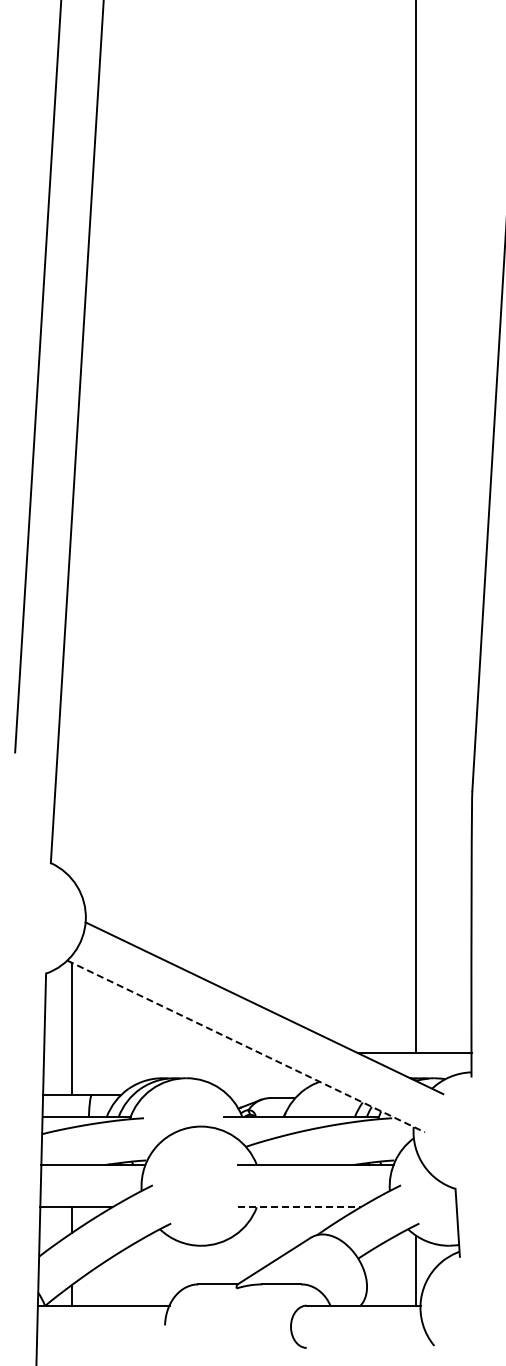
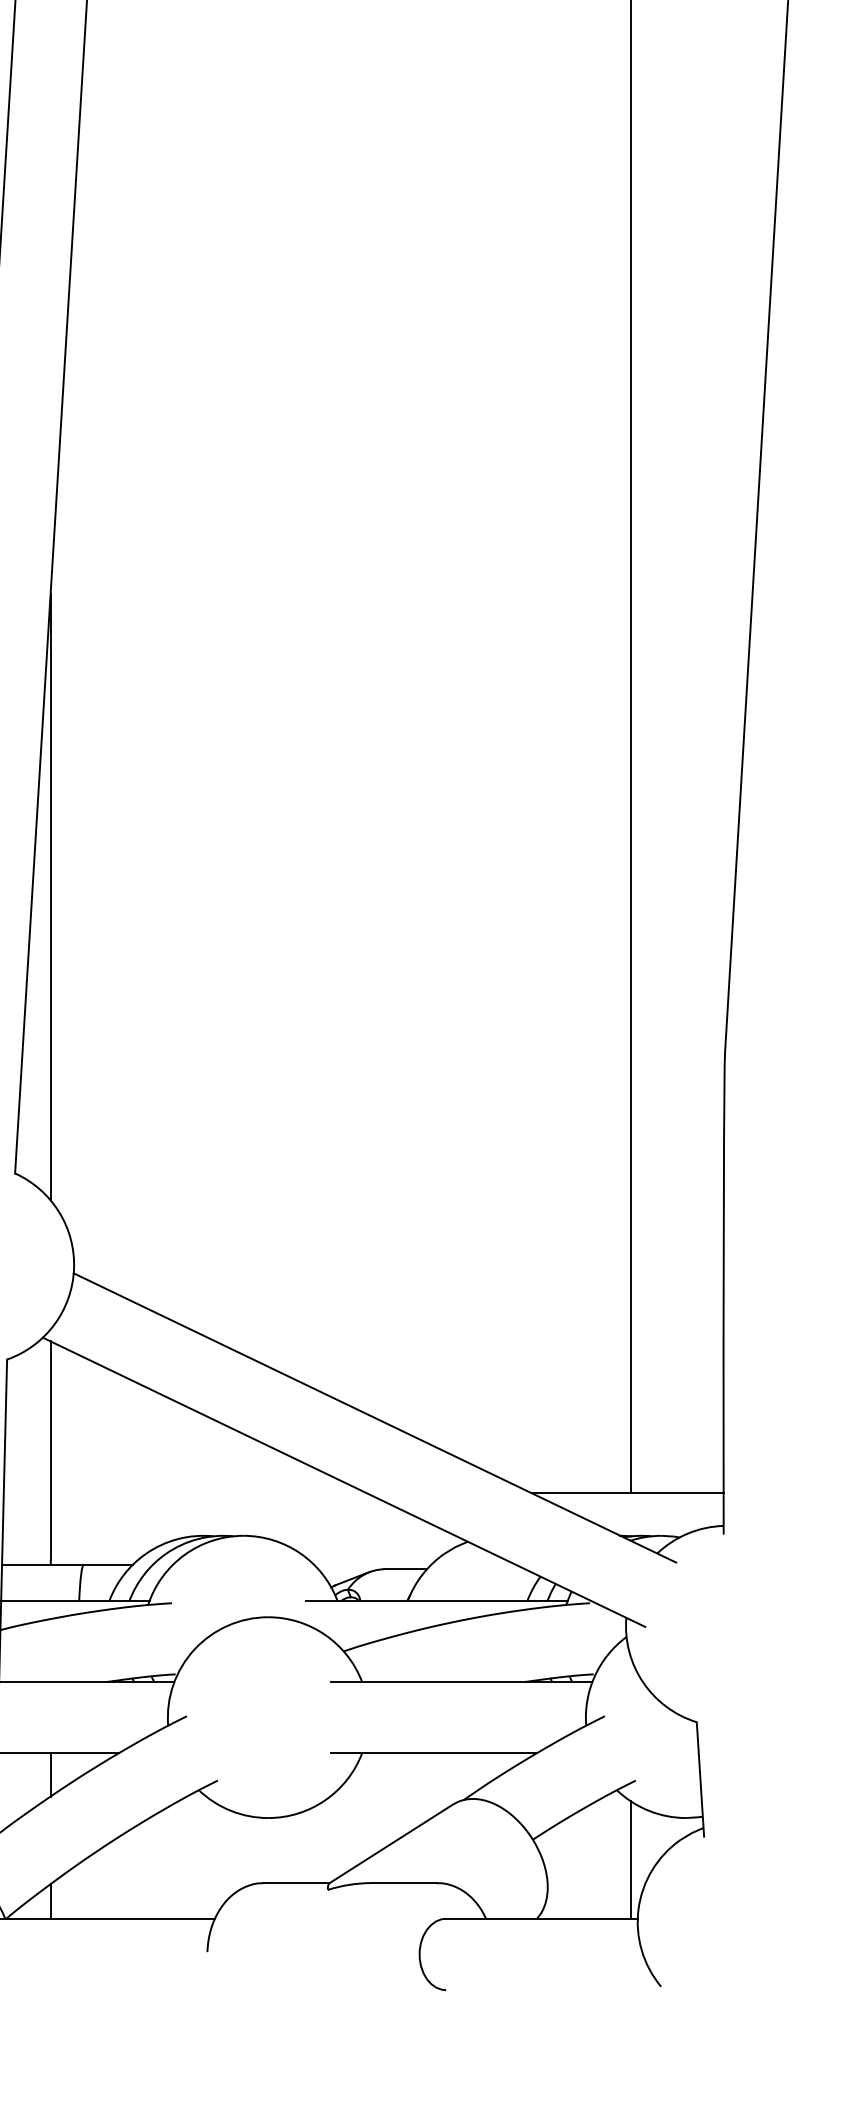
line: (71, 699) -> (49, 897), added
line: (246, 1046) -> (344, 1482), dashed -> solid
line: (300, 1207) -> (435, 1753), dashed -> solid

